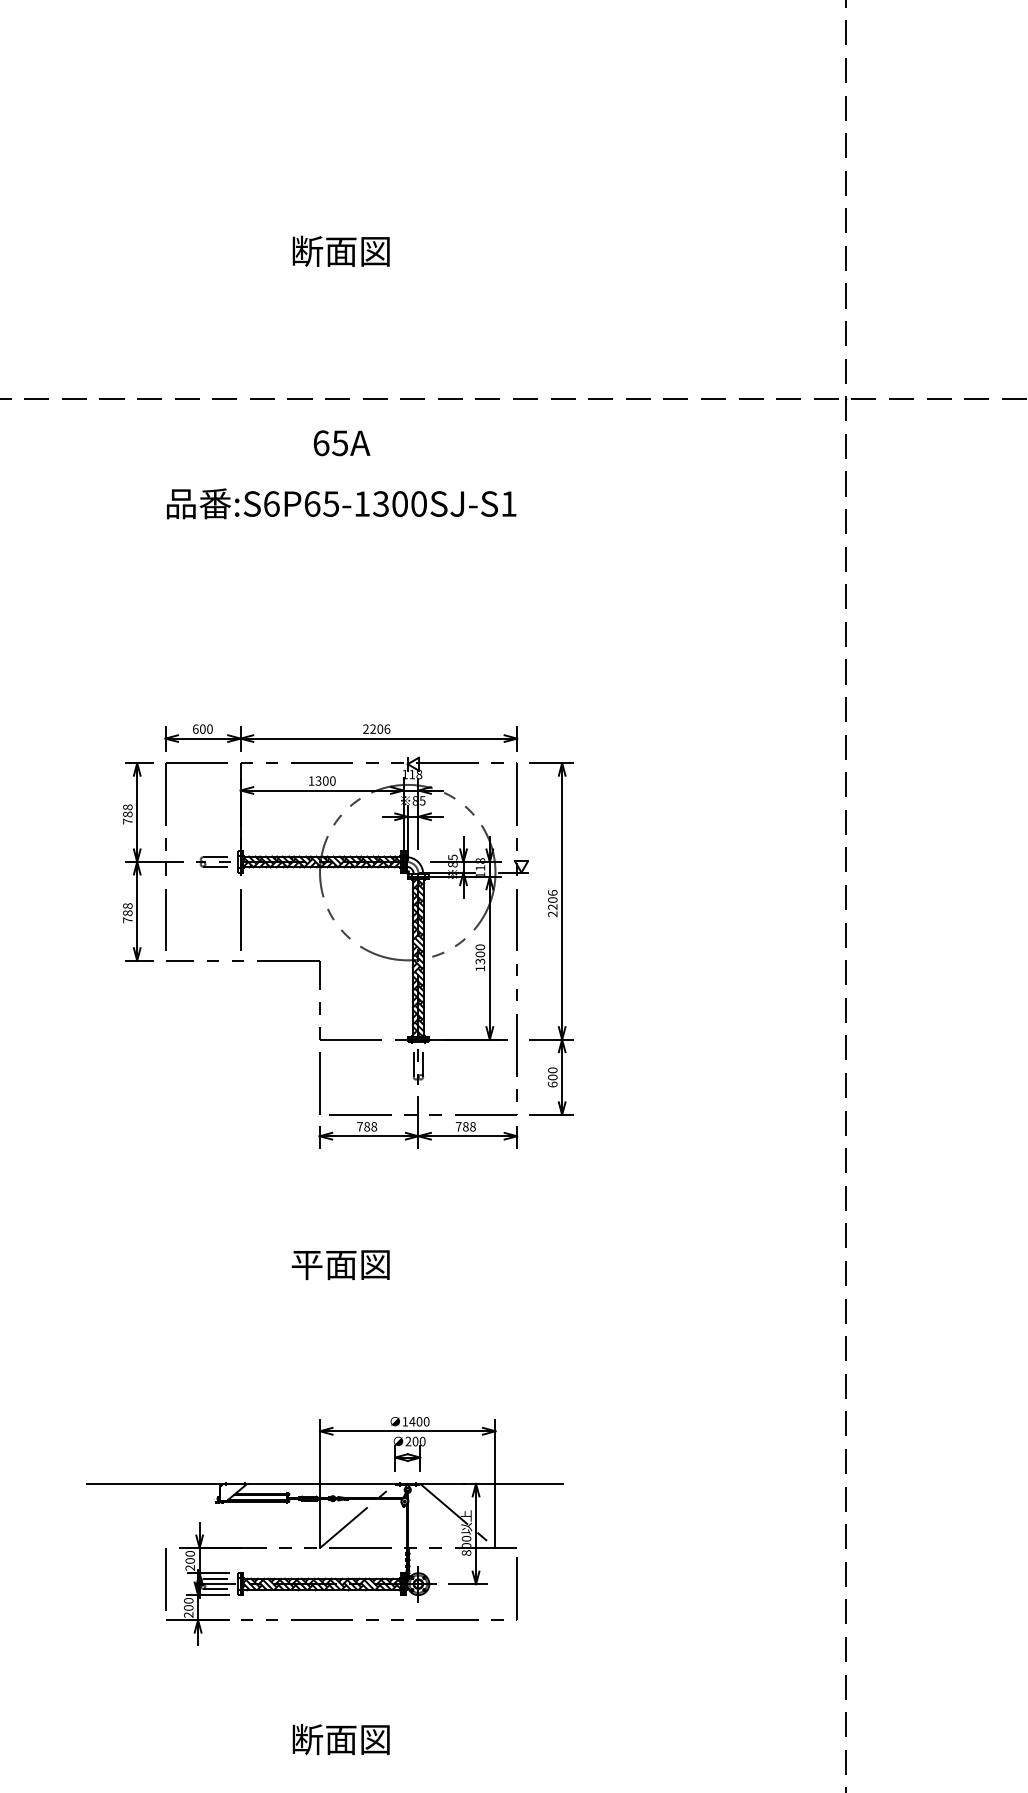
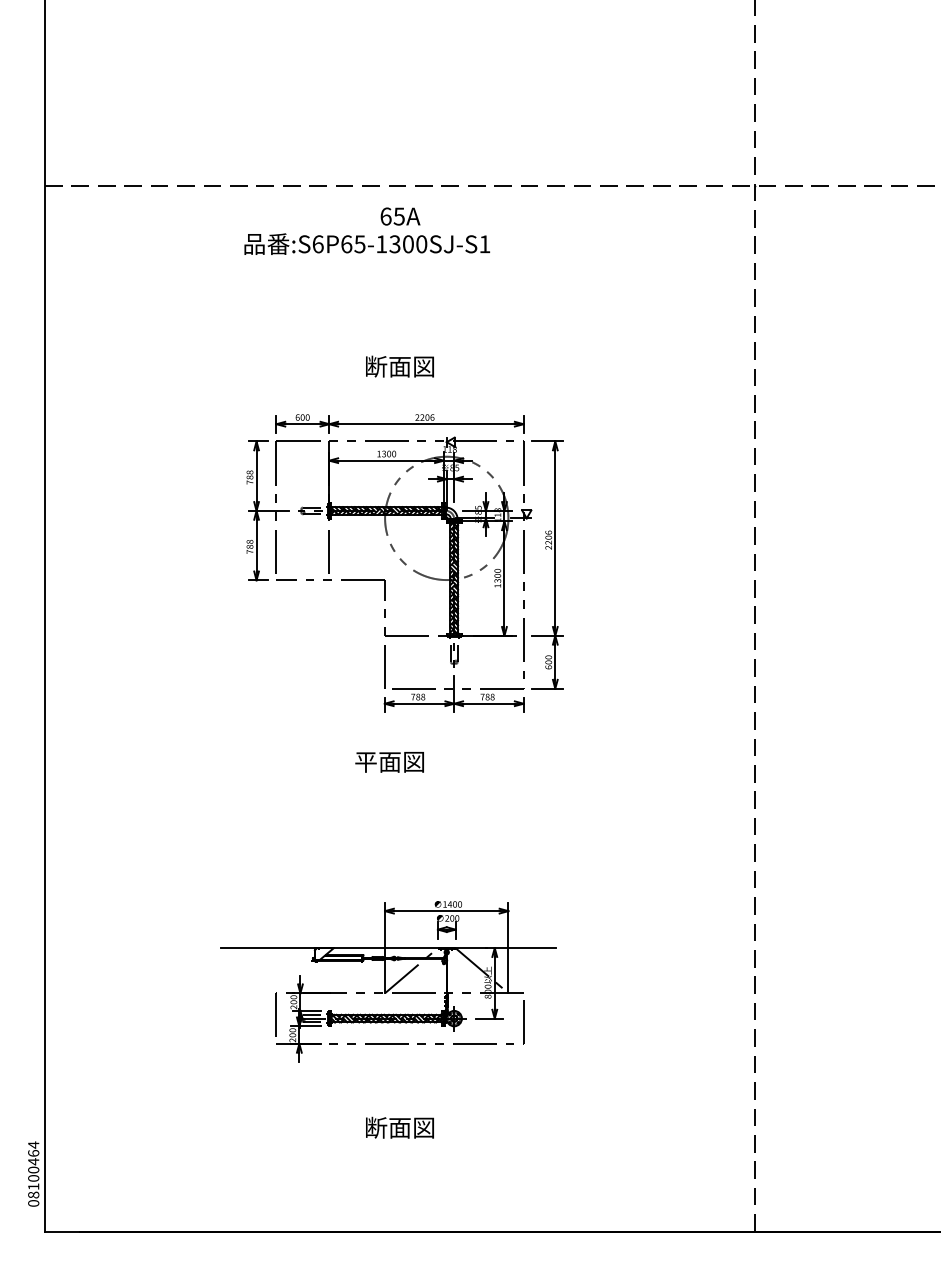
text: (340, 251) -> (399, 366), moved
text: (341, 502) -> (367, 243), moved
text: (340, 1265) -> (389, 762), moved

